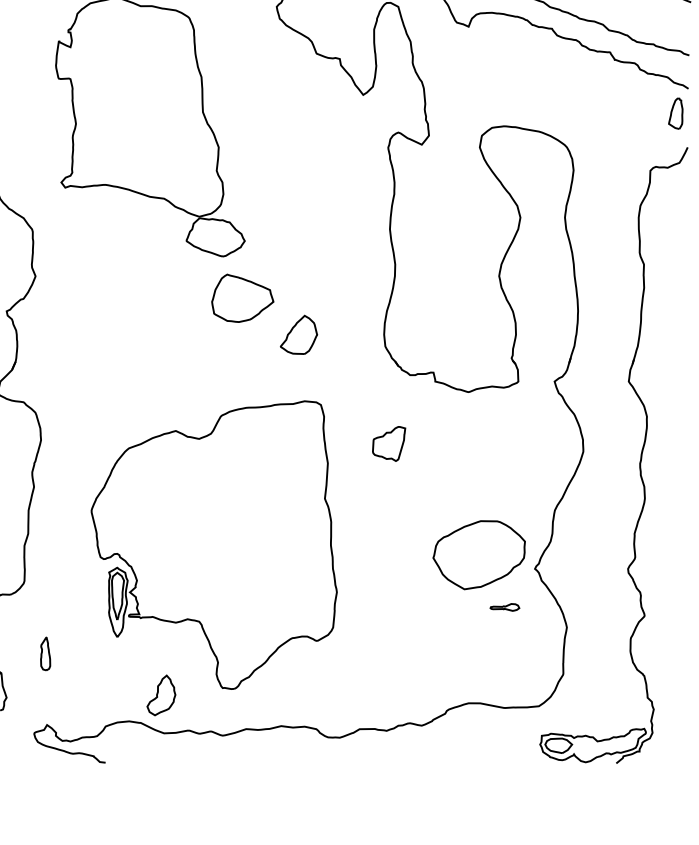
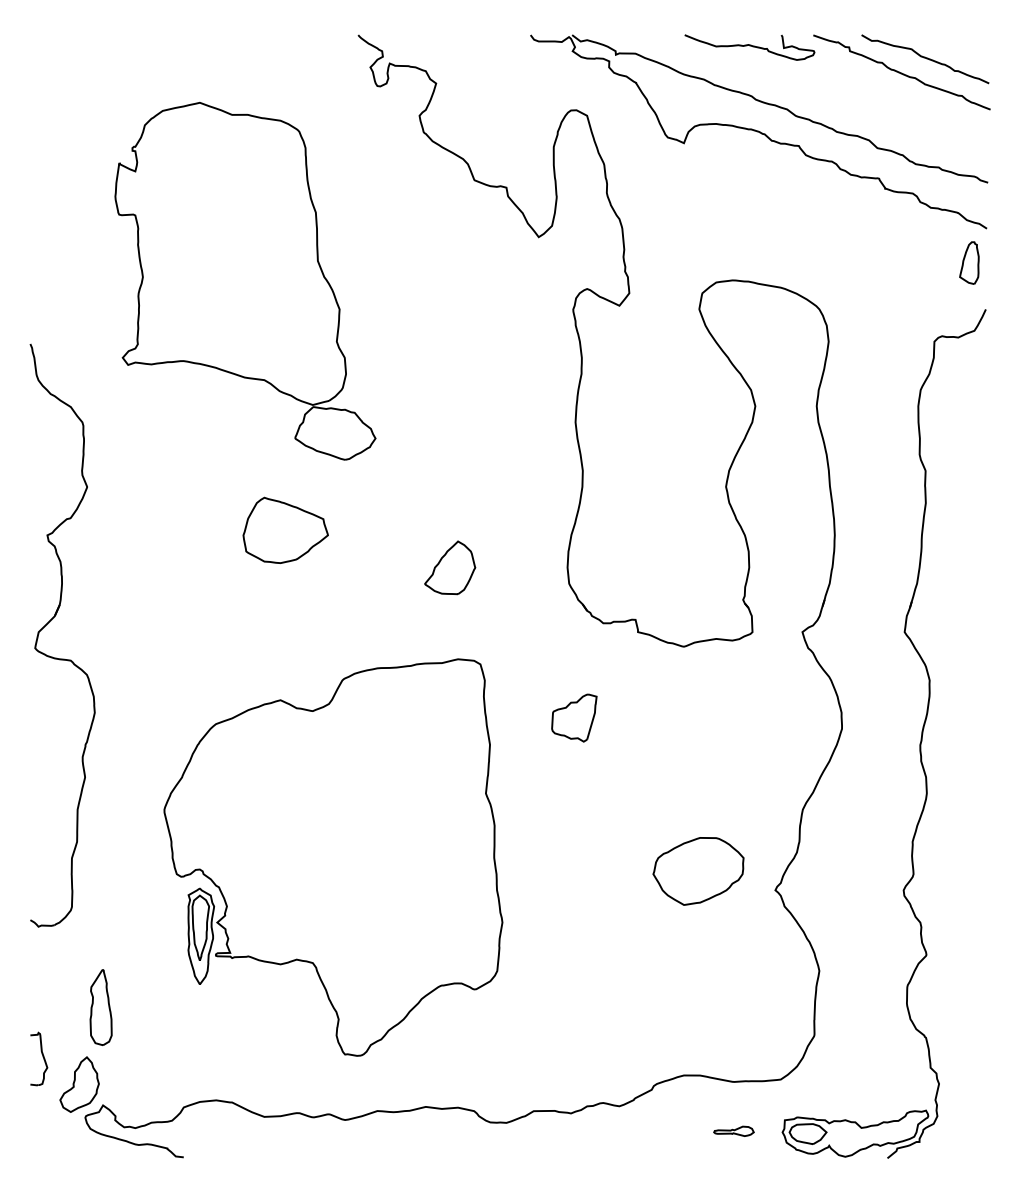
part: (242, 297) -> (285, 529), moved
part: (479, 555) -> (698, 871), size x0.71
part: (504, 606) -> (733, 1130), moved
part: (45, 653) -> (100, 1007), size x1.67
part: (161, 695) -> (79, 1084), moved

